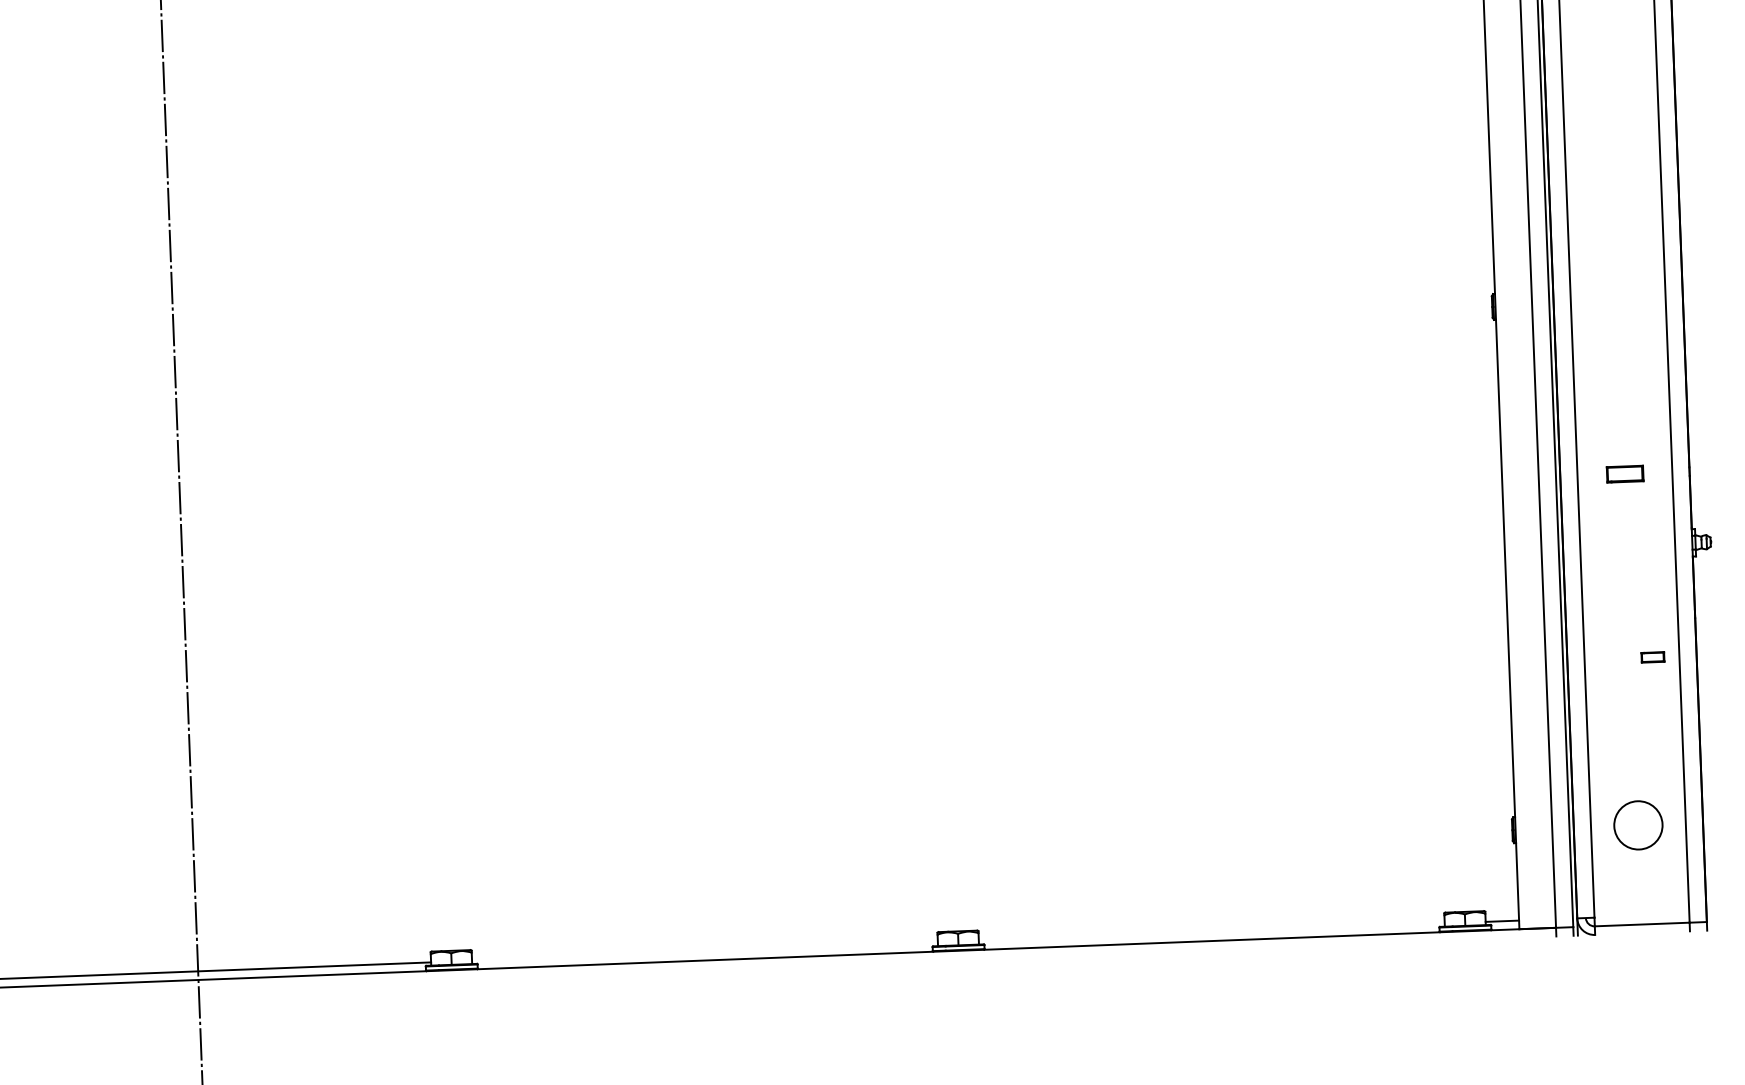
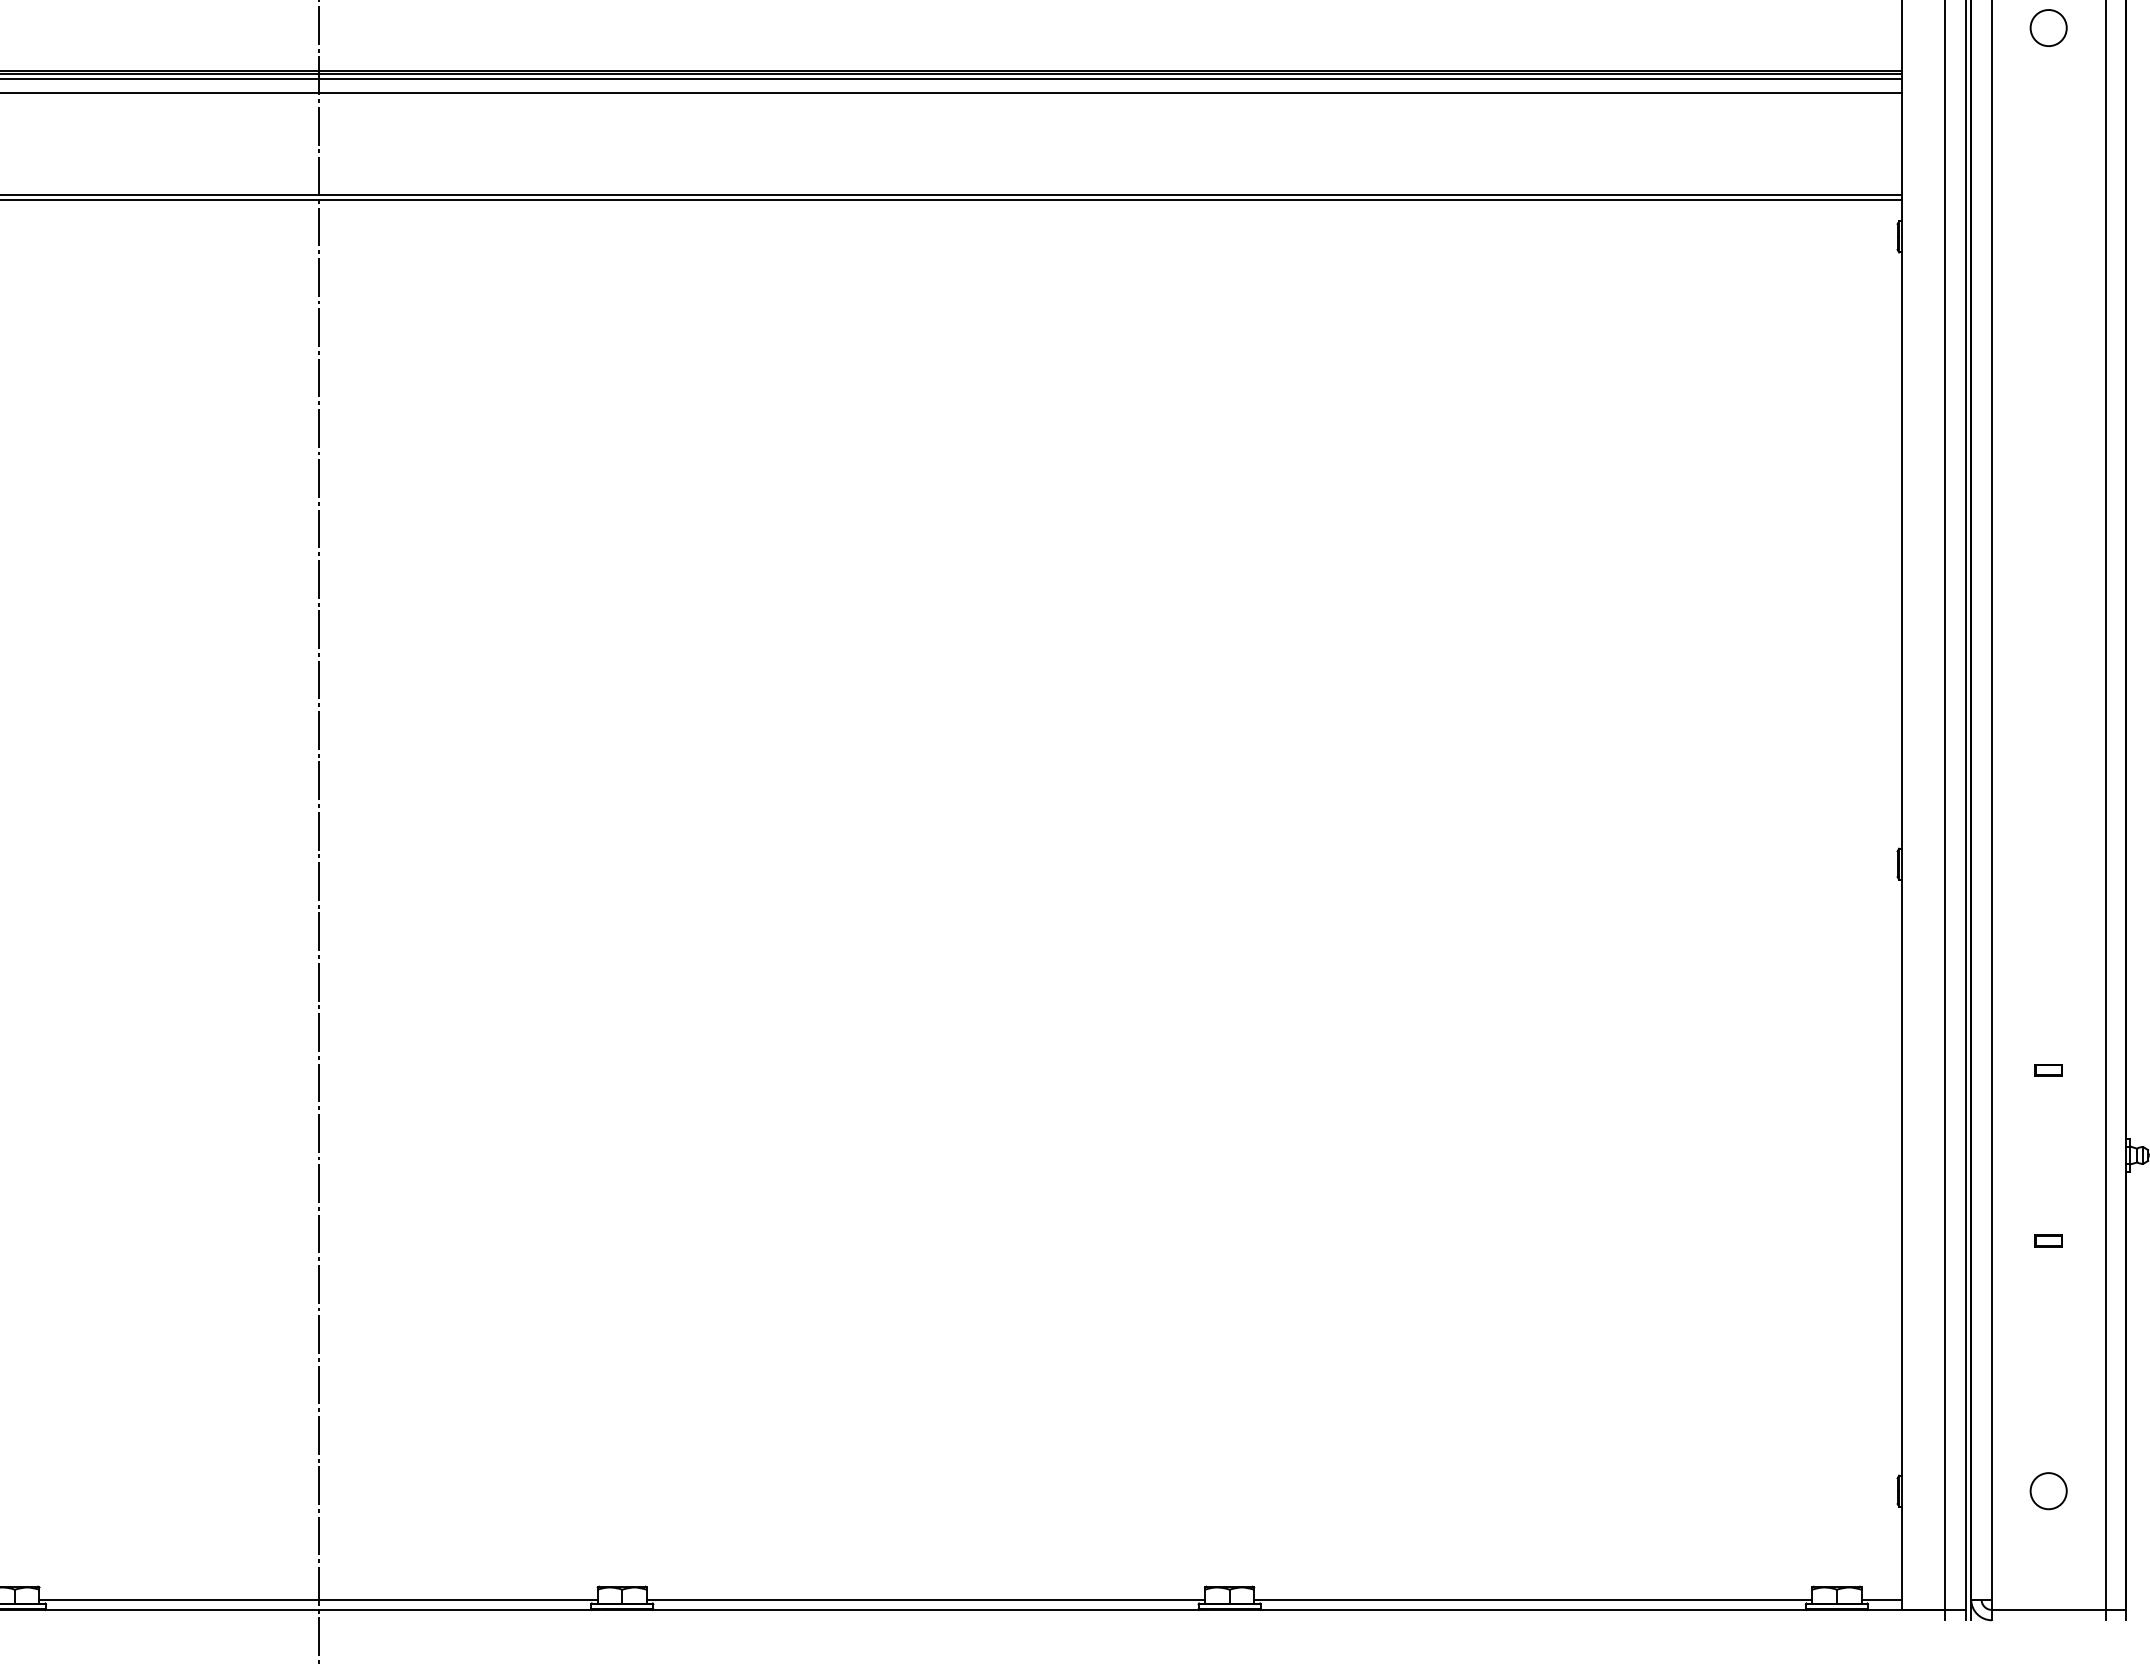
part: (1624, 474) -> (2048, 1070), size x0.62
part: (1652, 657) -> (2048, 1240), moved
circle: (1638, 825) -> (2048, 1491), size x0.62
line: (1211, 932) -> (1533, 1599), added
line: (704, 951) -> (925, 1599), added

